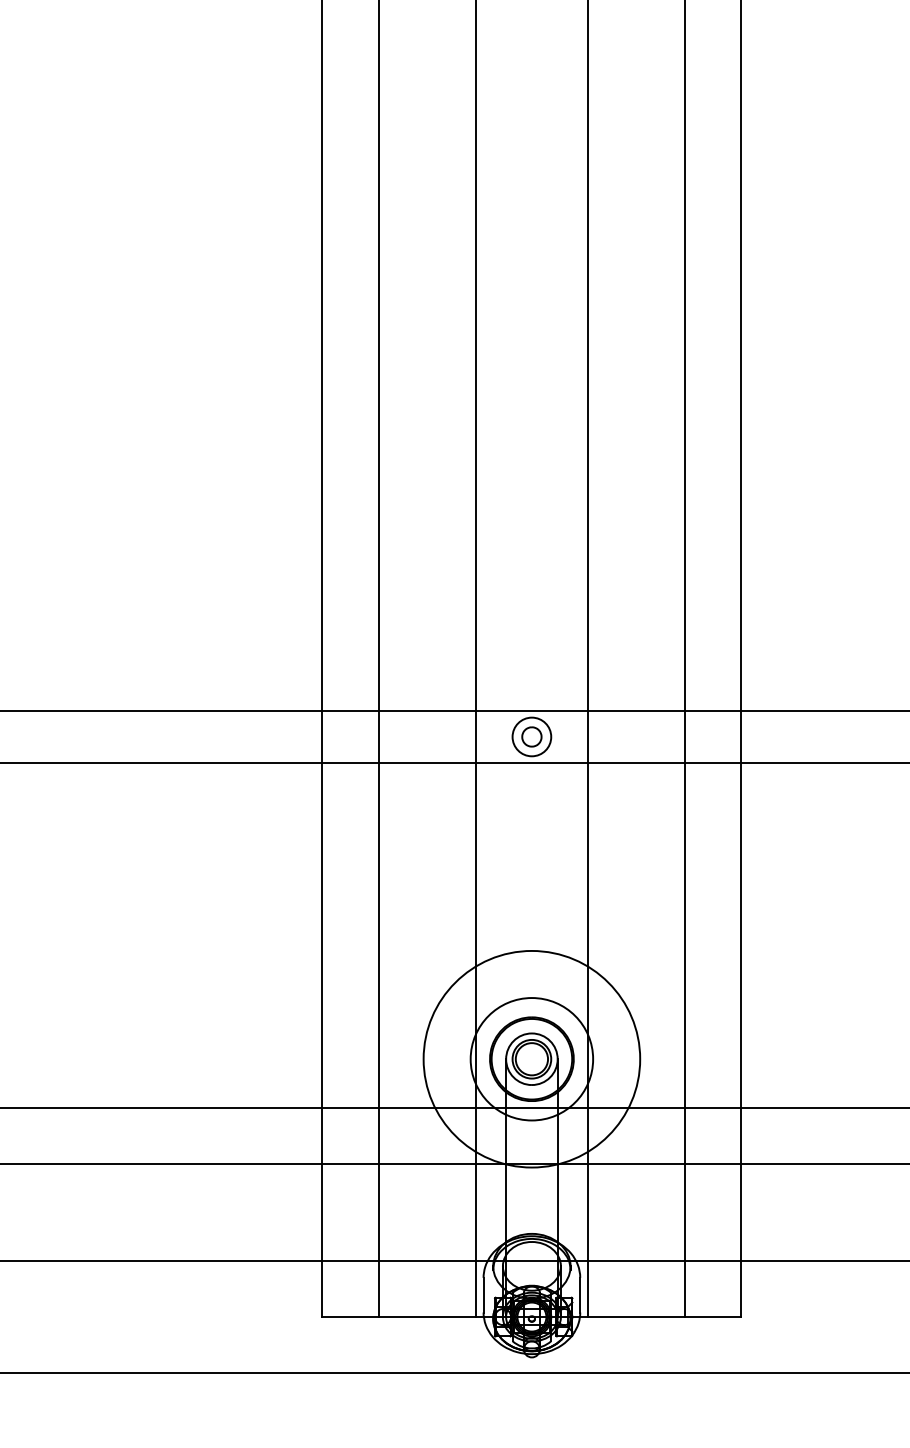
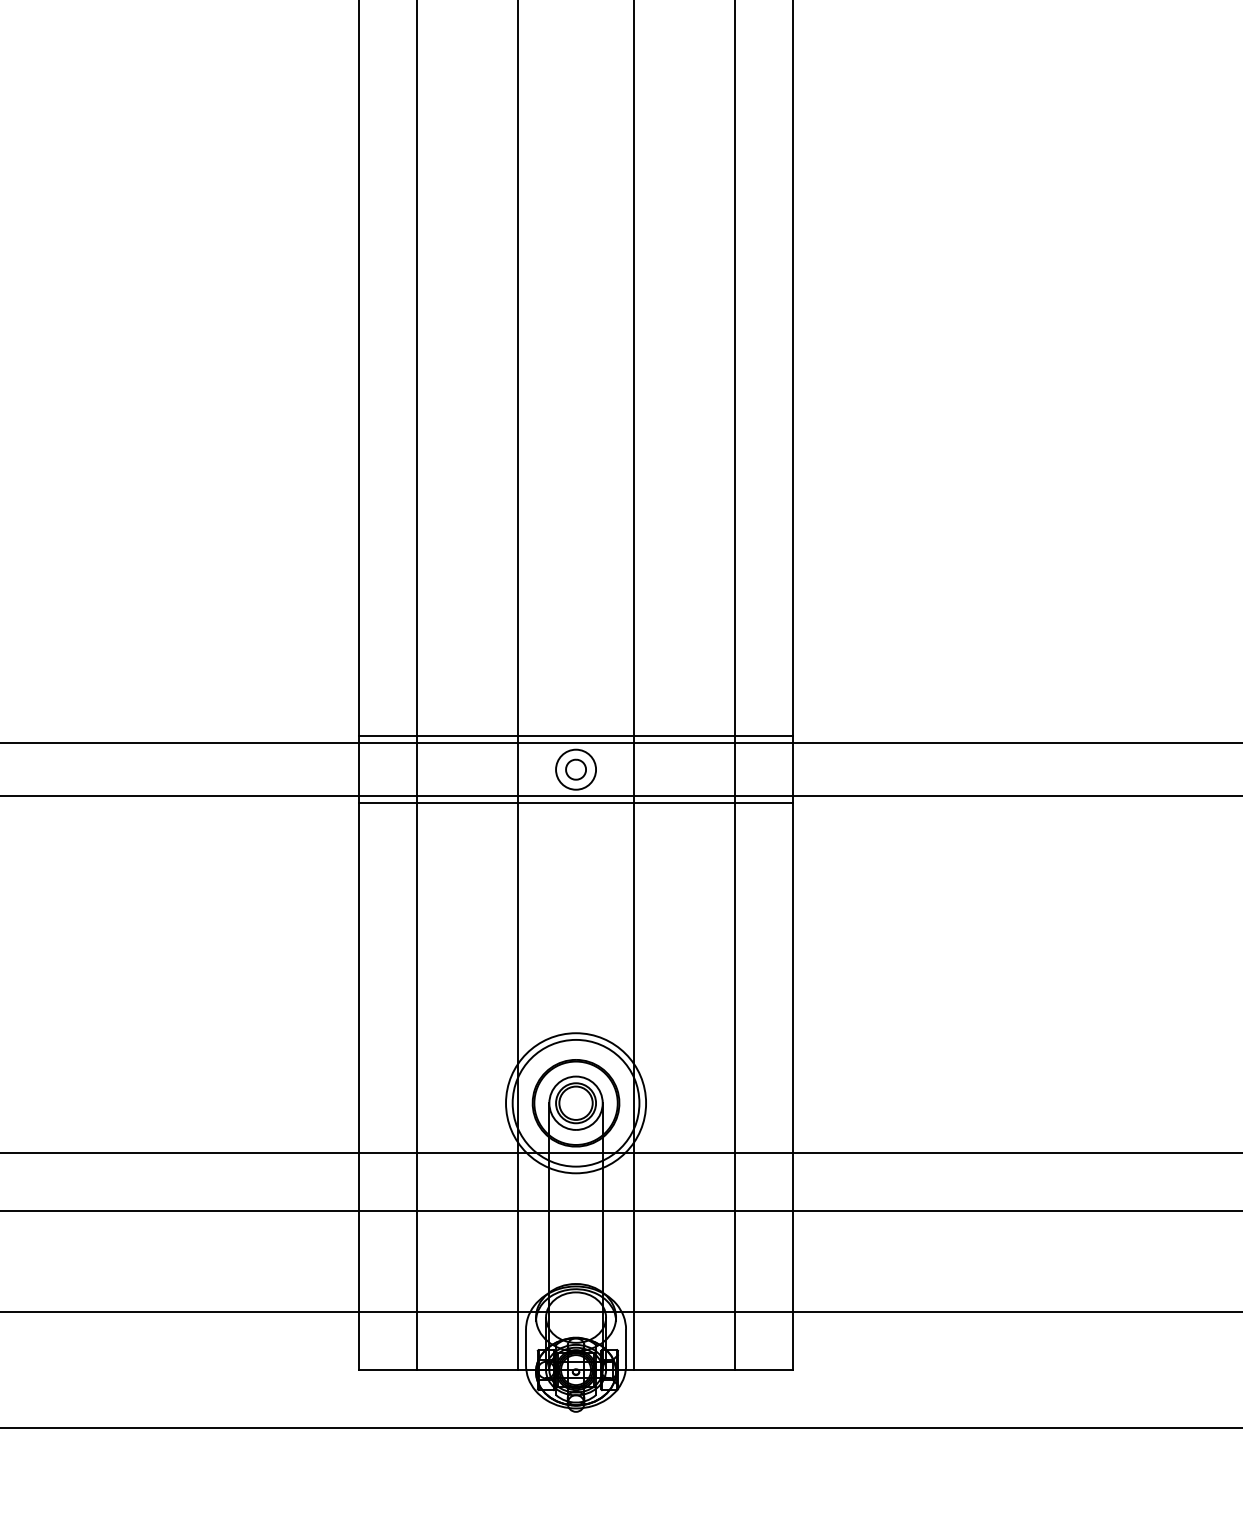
line: (531, 704) -> (575, 736), added
line: (531, 769) -> (575, 803), added
circle: (532, 1059) -> (576, 1103), size x0.62

